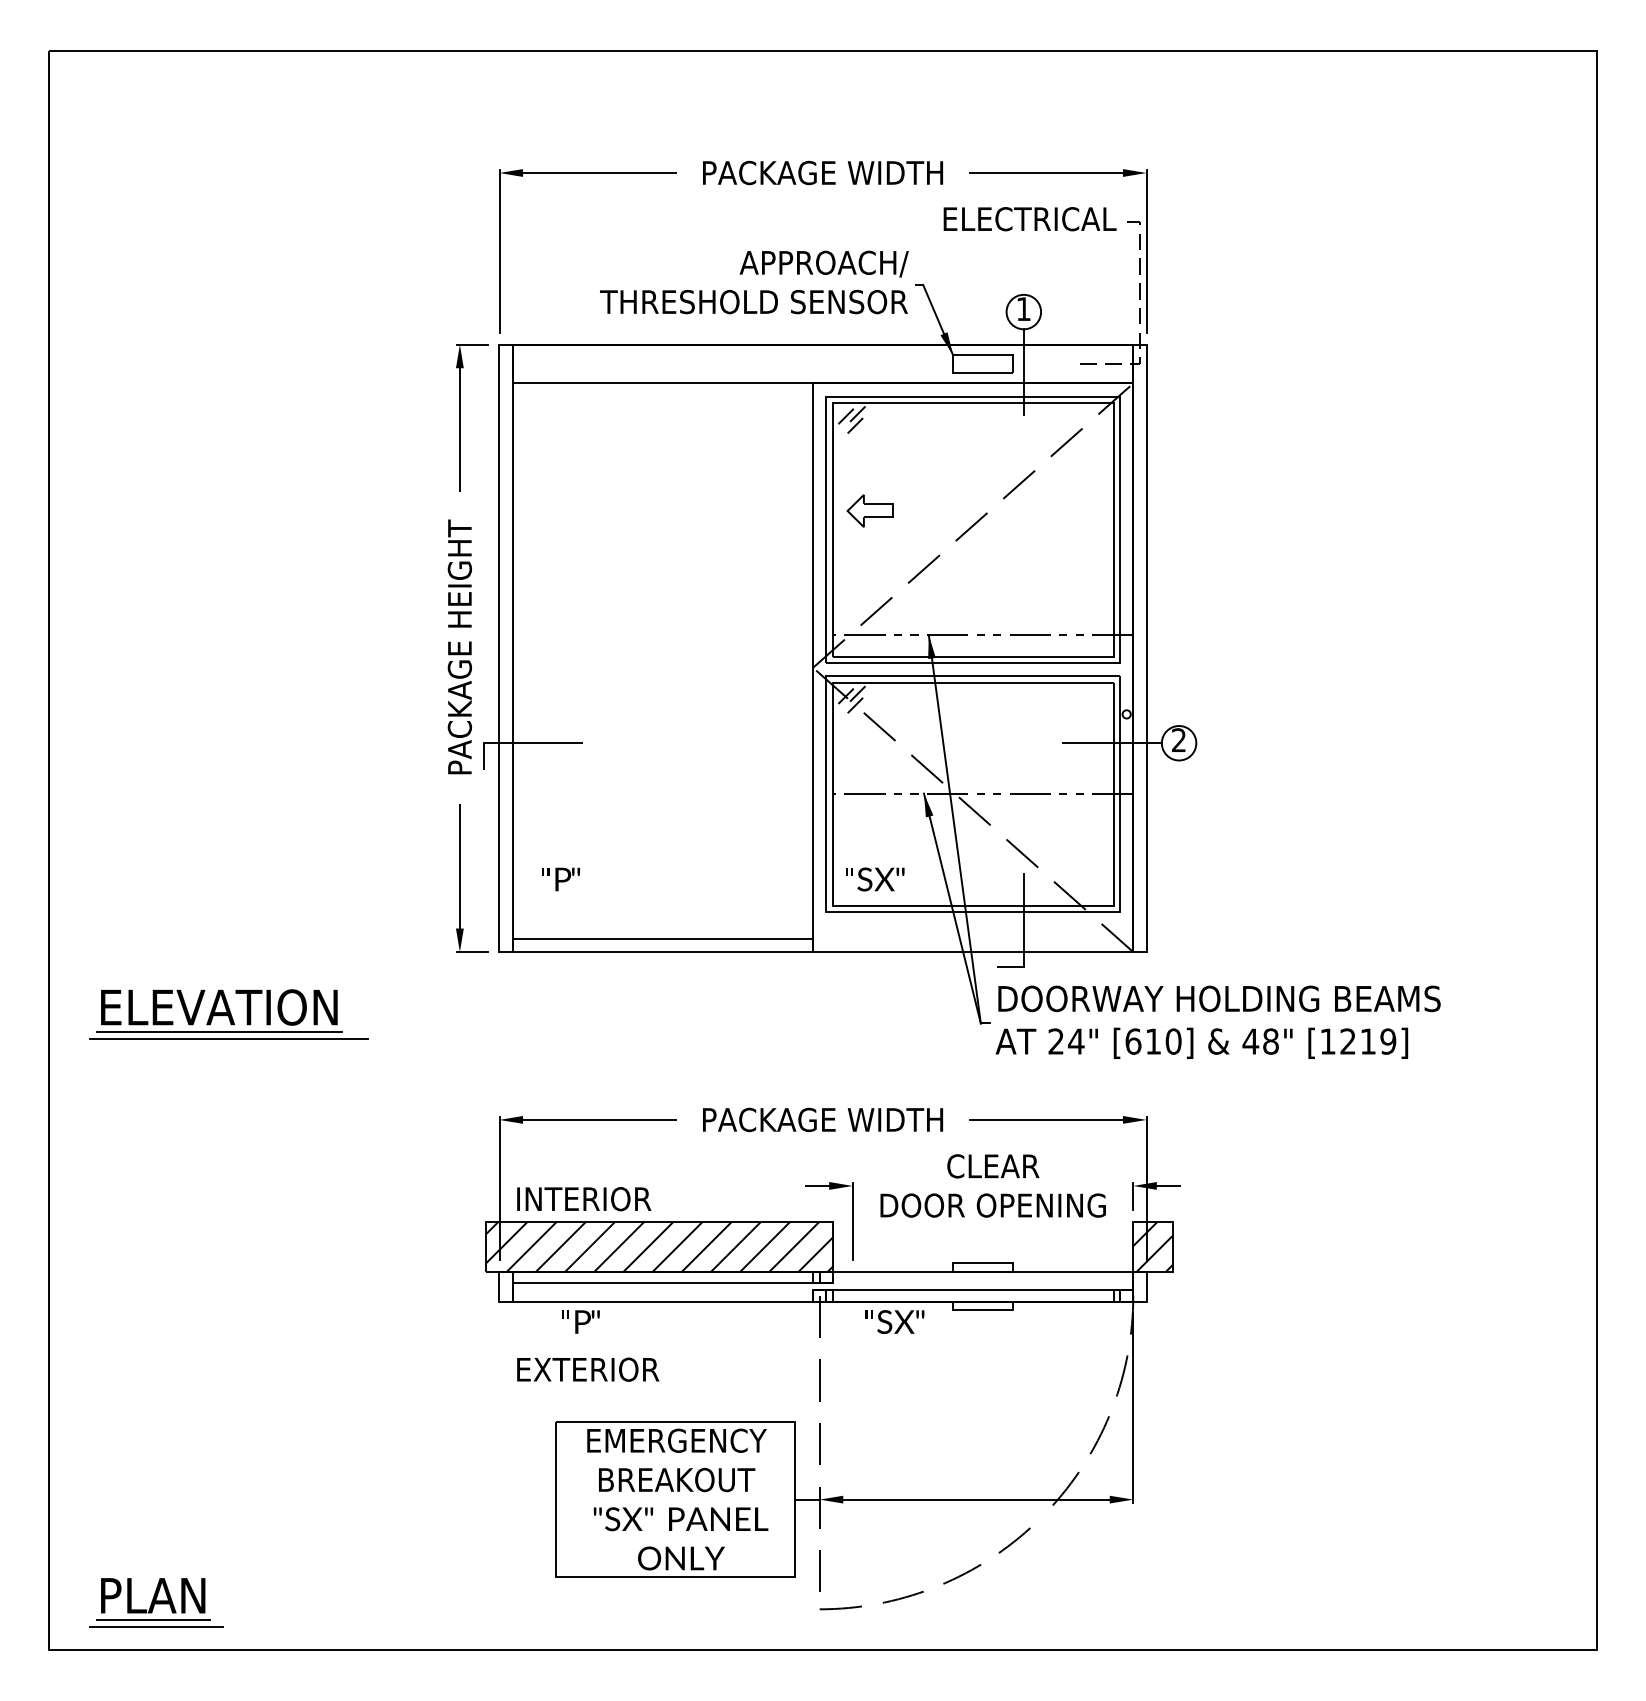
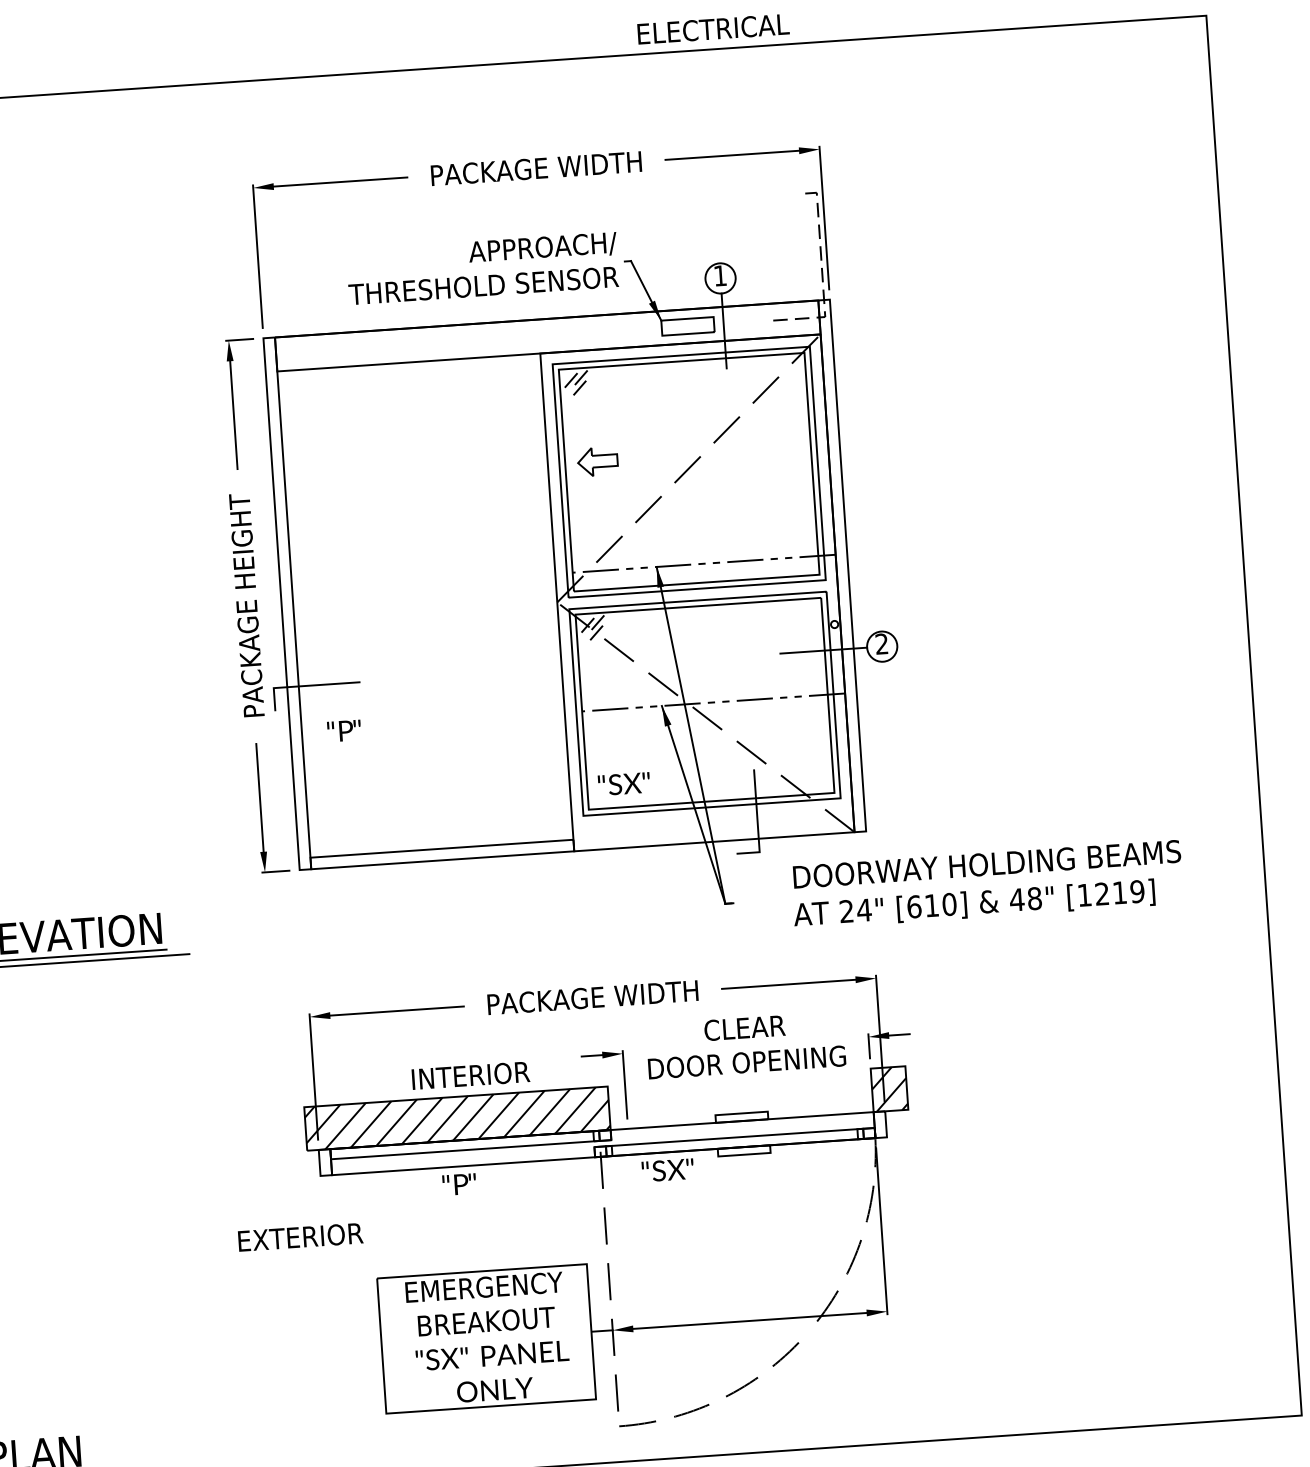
text: (1029, 219) -> (712, 29), moved
text: (560, 879) -> (343, 731), moved
text: (1217, 1021) -> (986, 884), moved
text: (584, 1199) -> (471, 1075), moved
text: (580, 1321) -> (459, 1184), moved
text: (588, 1369) -> (300, 1237), moved

